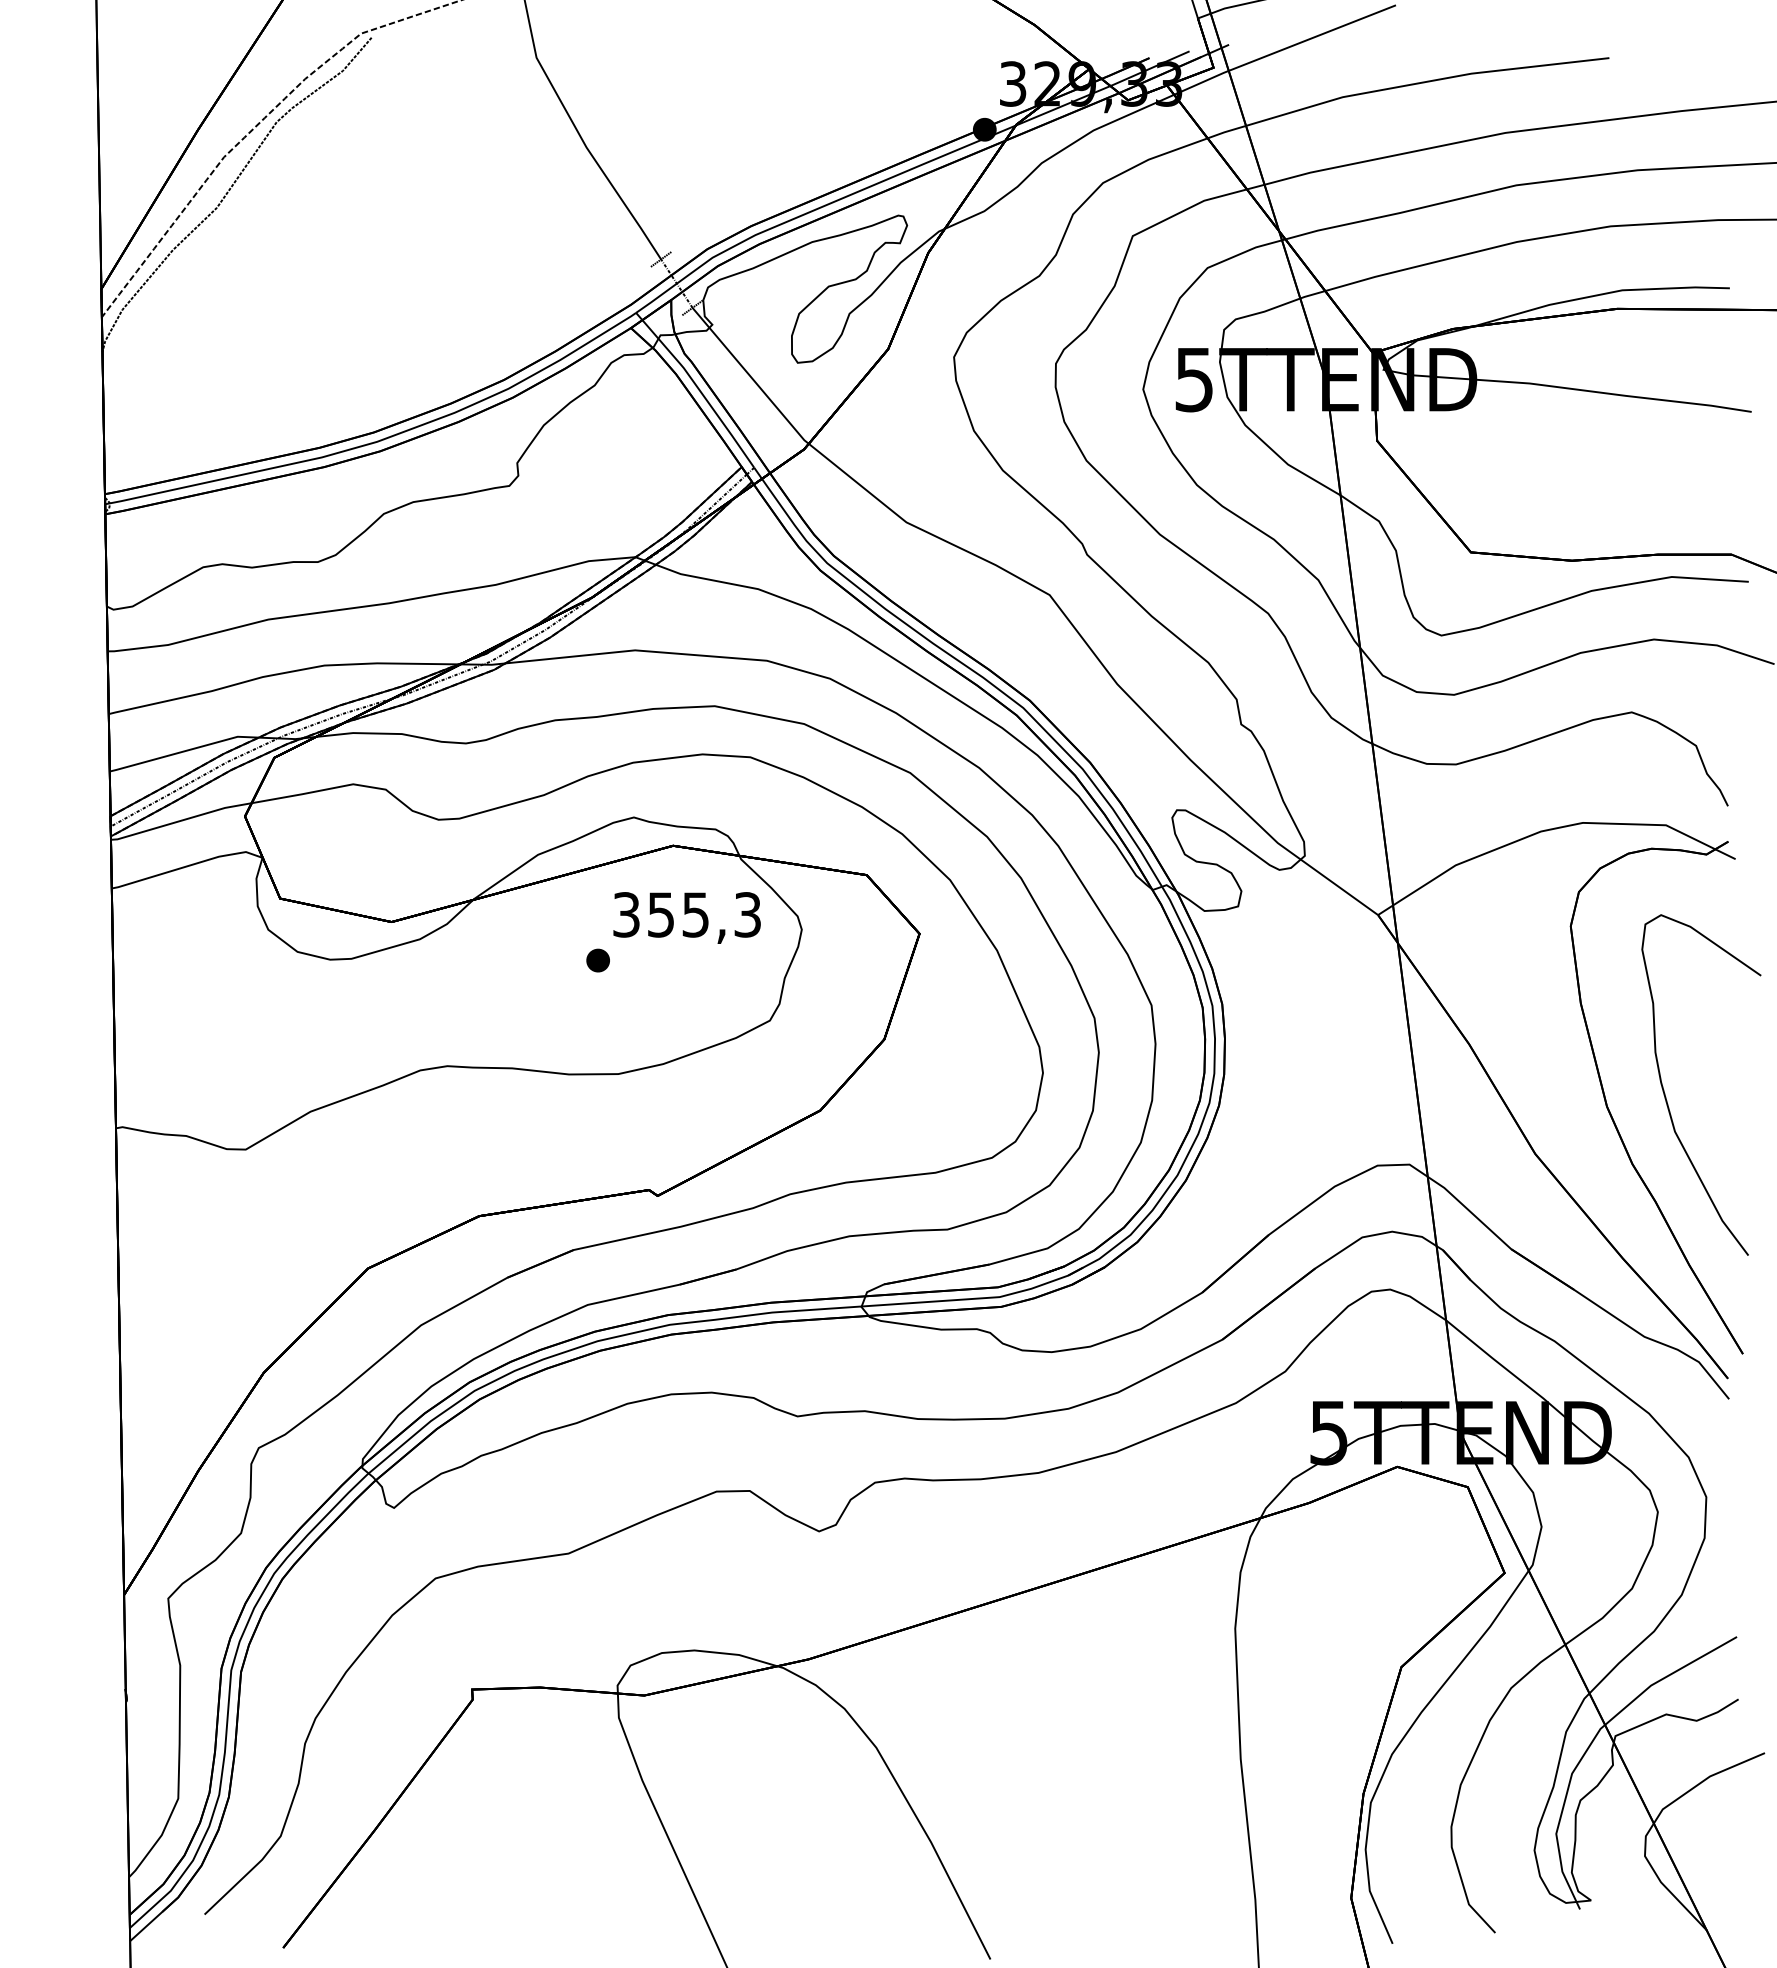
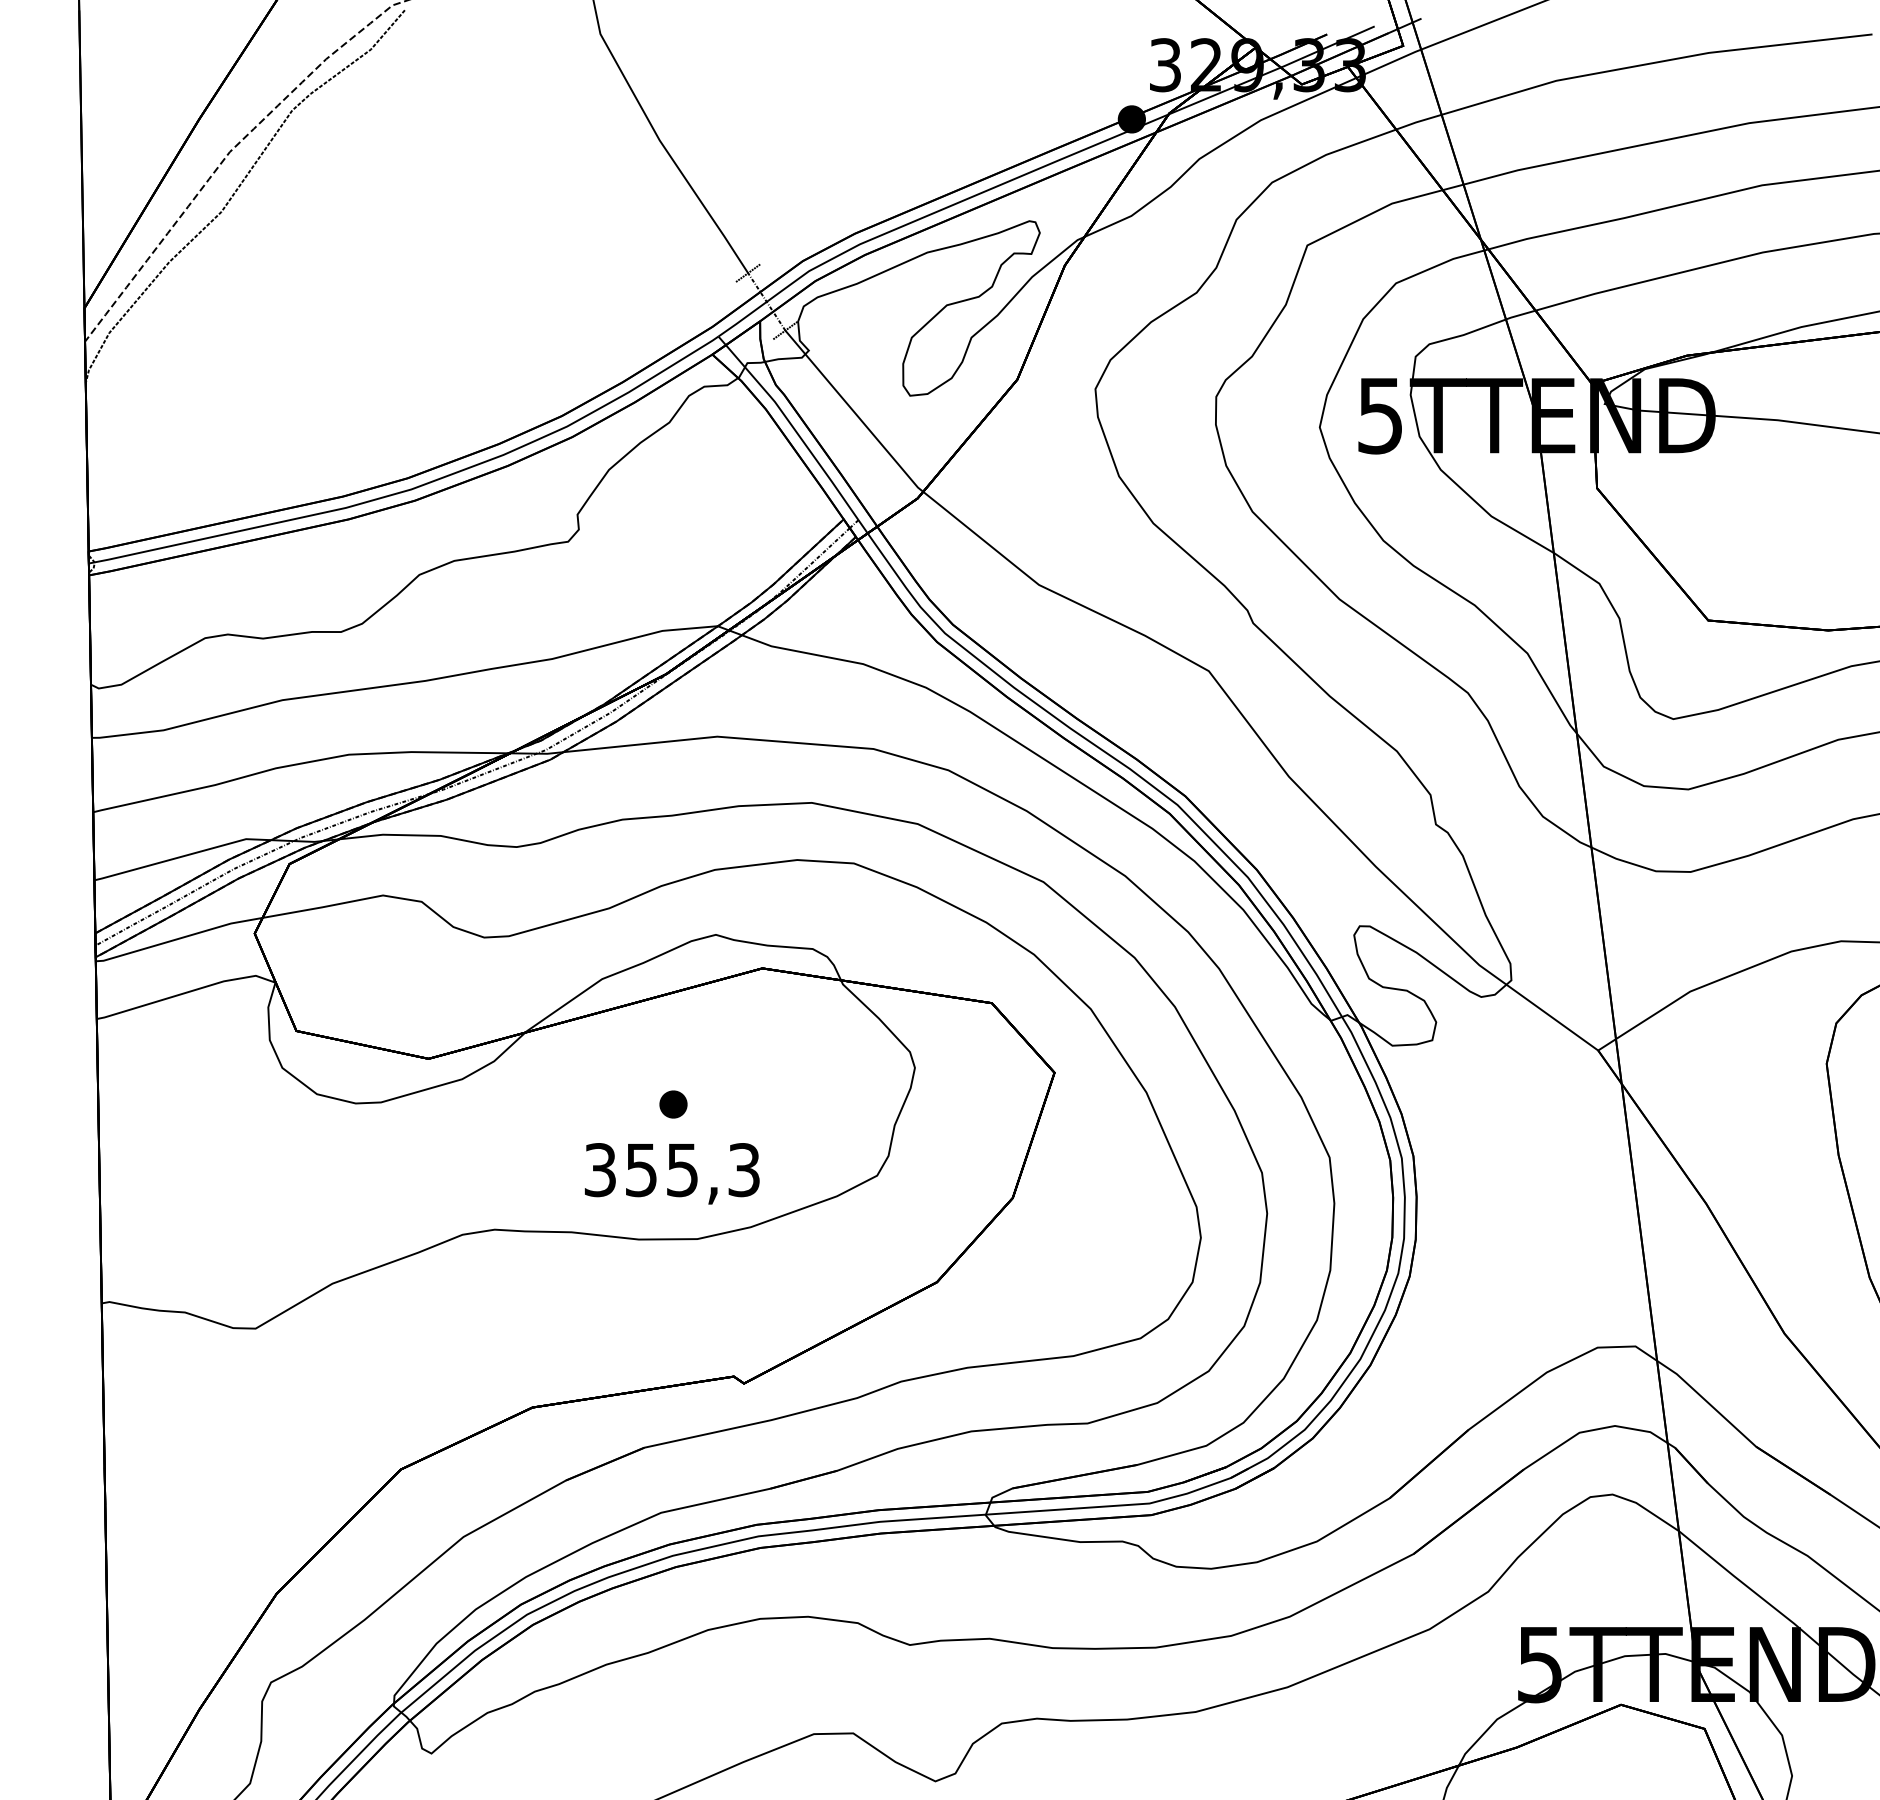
text: (686, 917) -> (671, 1173), moved

